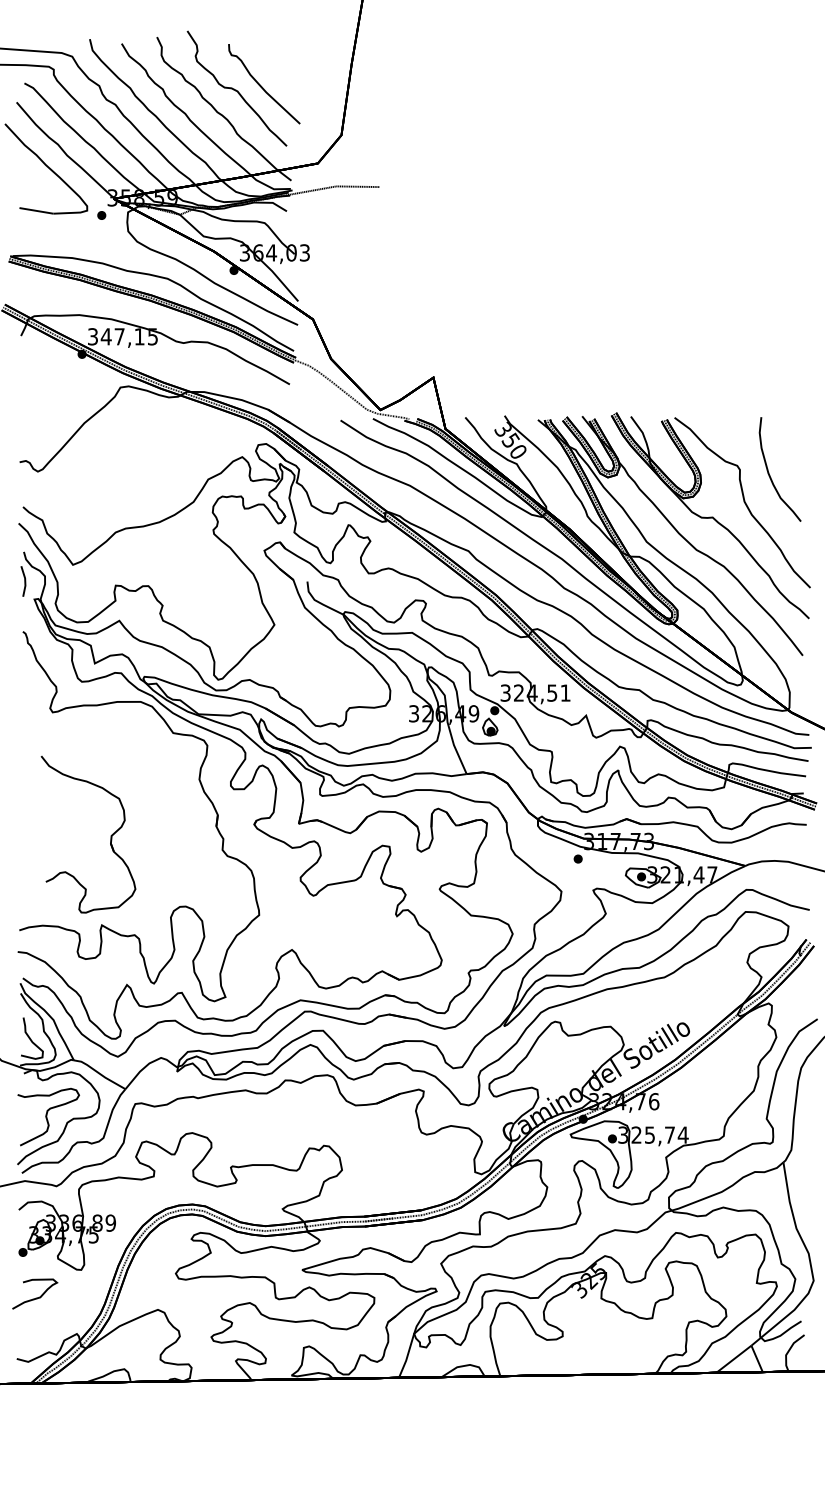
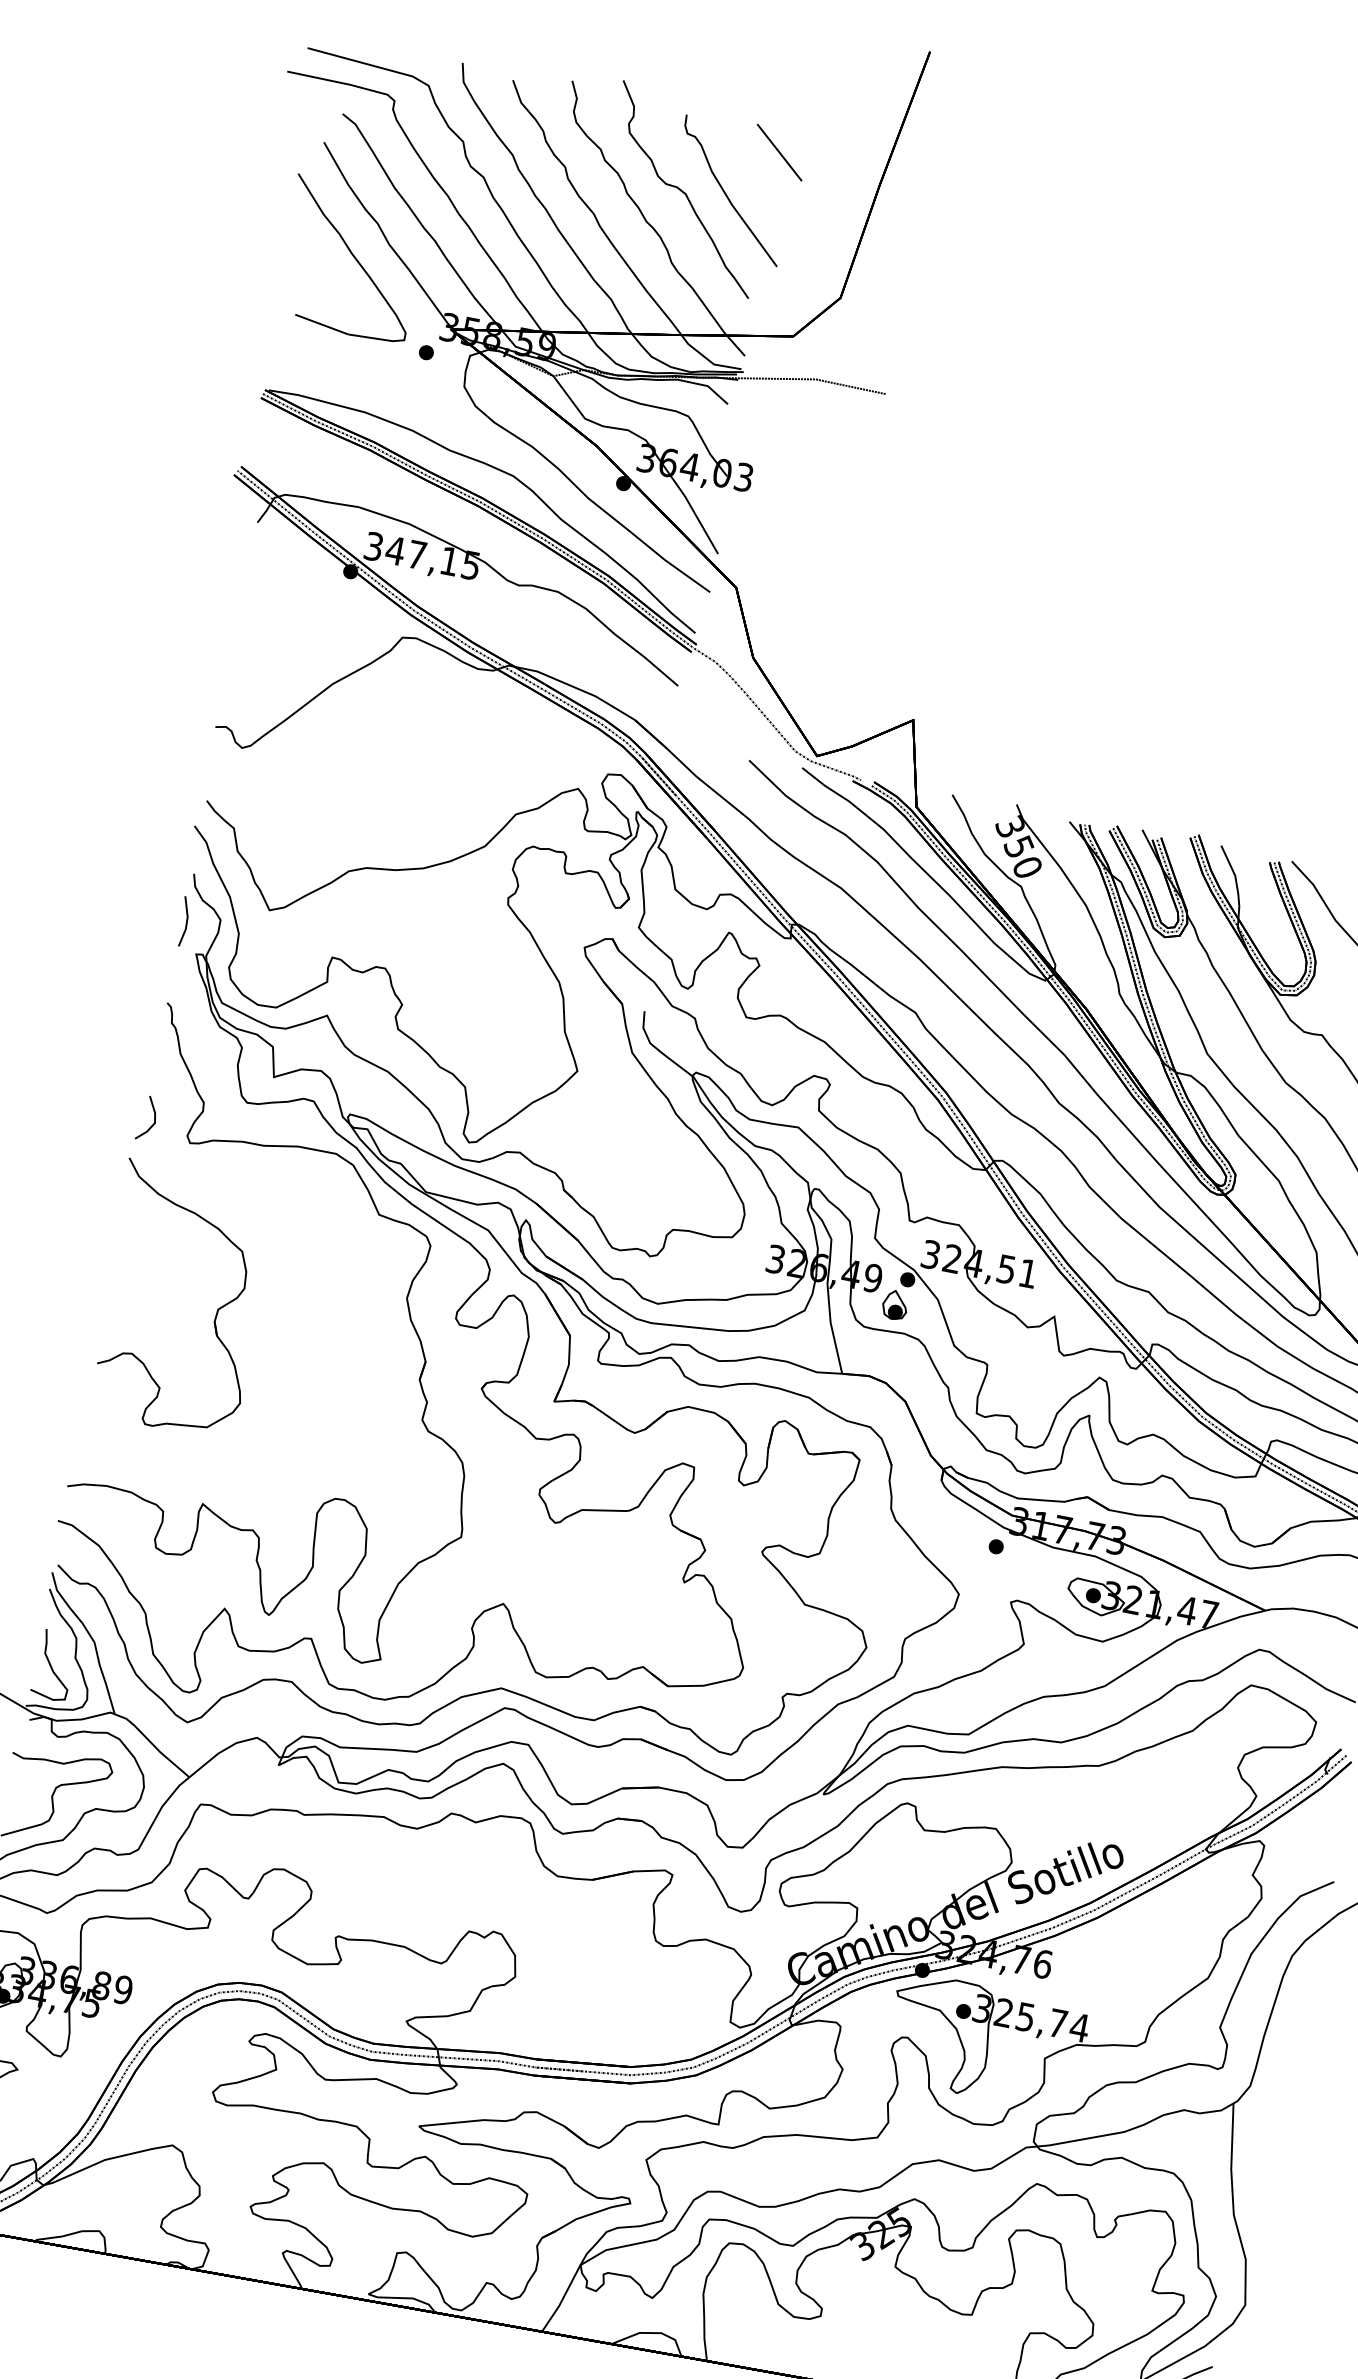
line: (288, 55) -> (779, 152), added
line: (27, 700) -> (153, 1115), added
part: (110, 835) -> (216, 1308), moved

